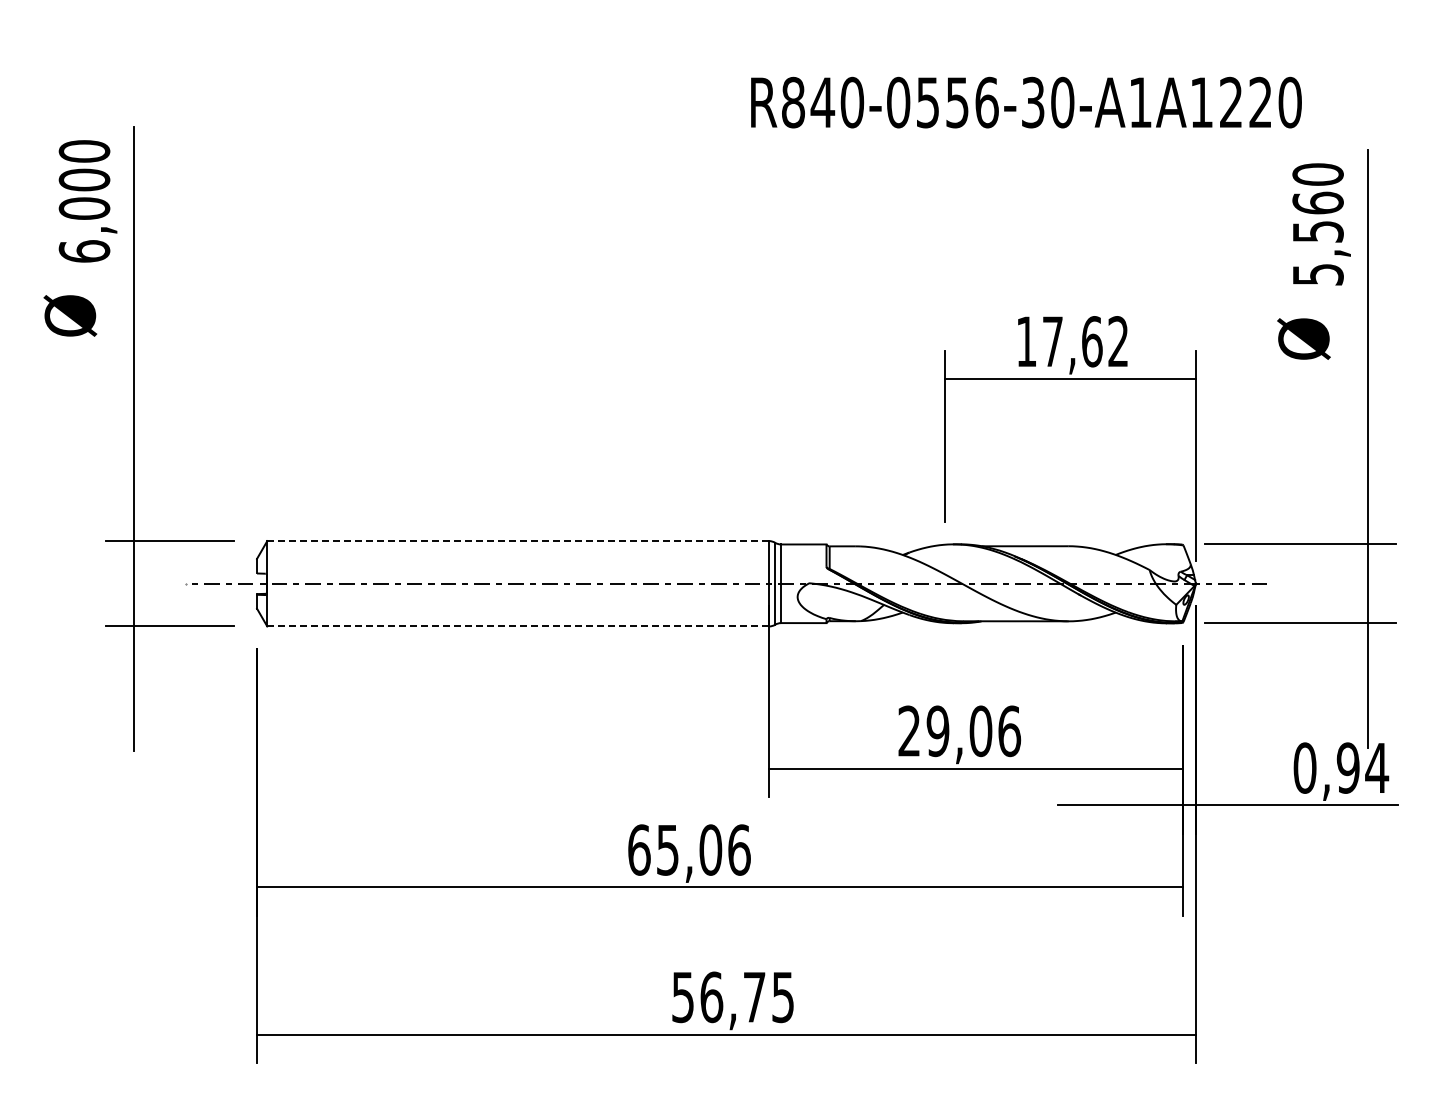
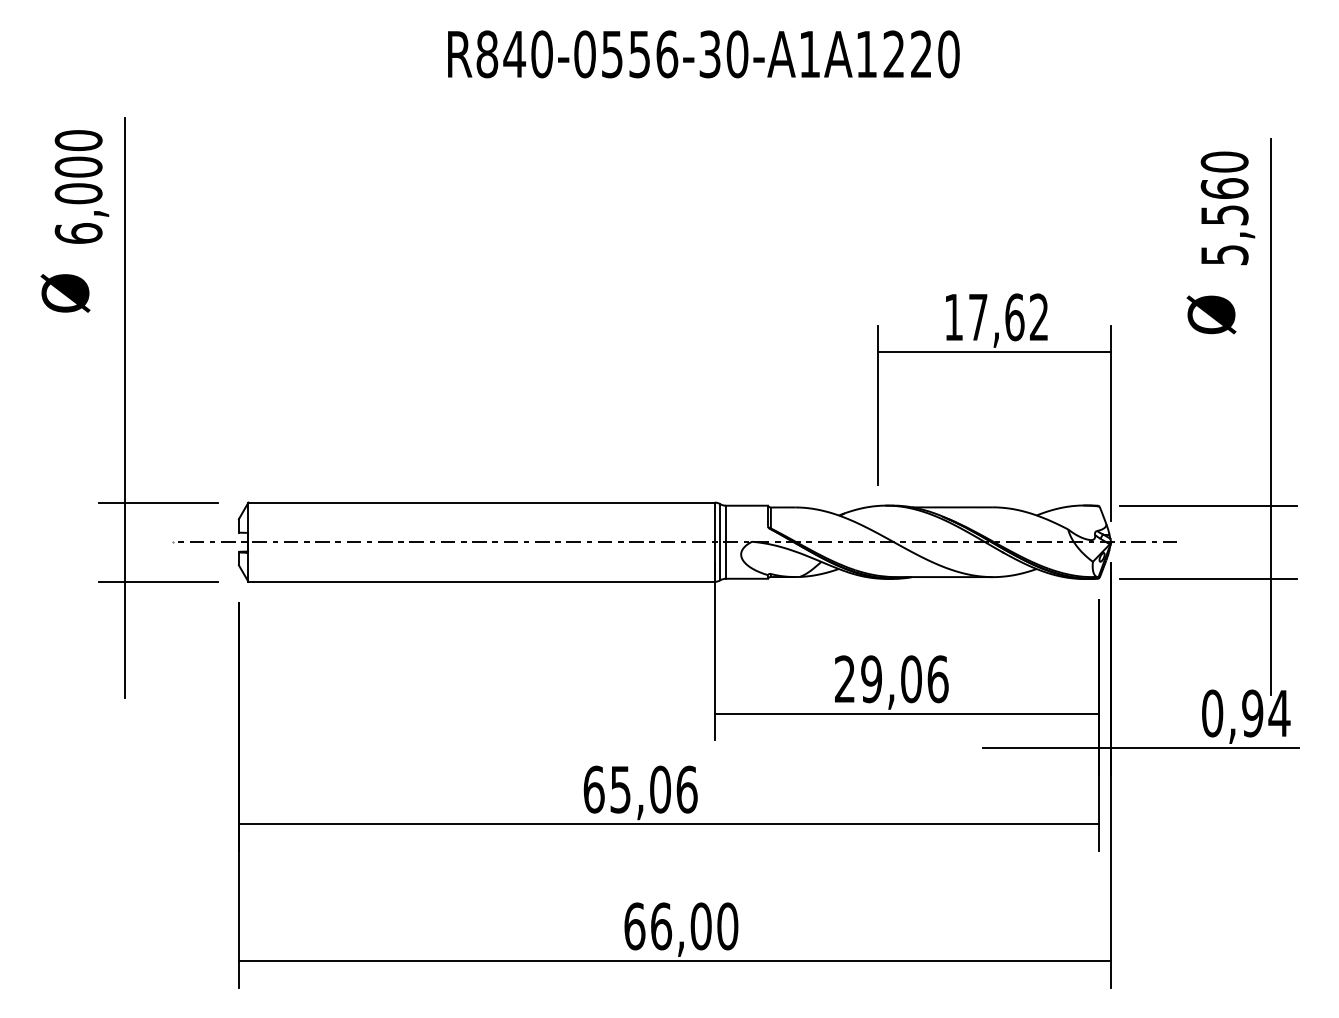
text: (1026, 102) -> (703, 54), moved
line: (518, 541) -> (481, 502), dashed -> solid
line: (518, 626) -> (481, 581), dashed -> solid
text: (733, 997) -> (681, 926), 56,75 -> 66,00

